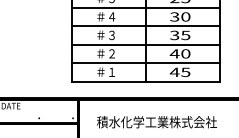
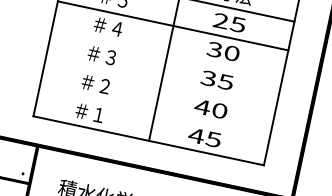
line: (145, 26) -> (166, 54), removed
line: (145, 44) -> (160, 82), removed
line: (145, 63) -> (153, 112), removed

